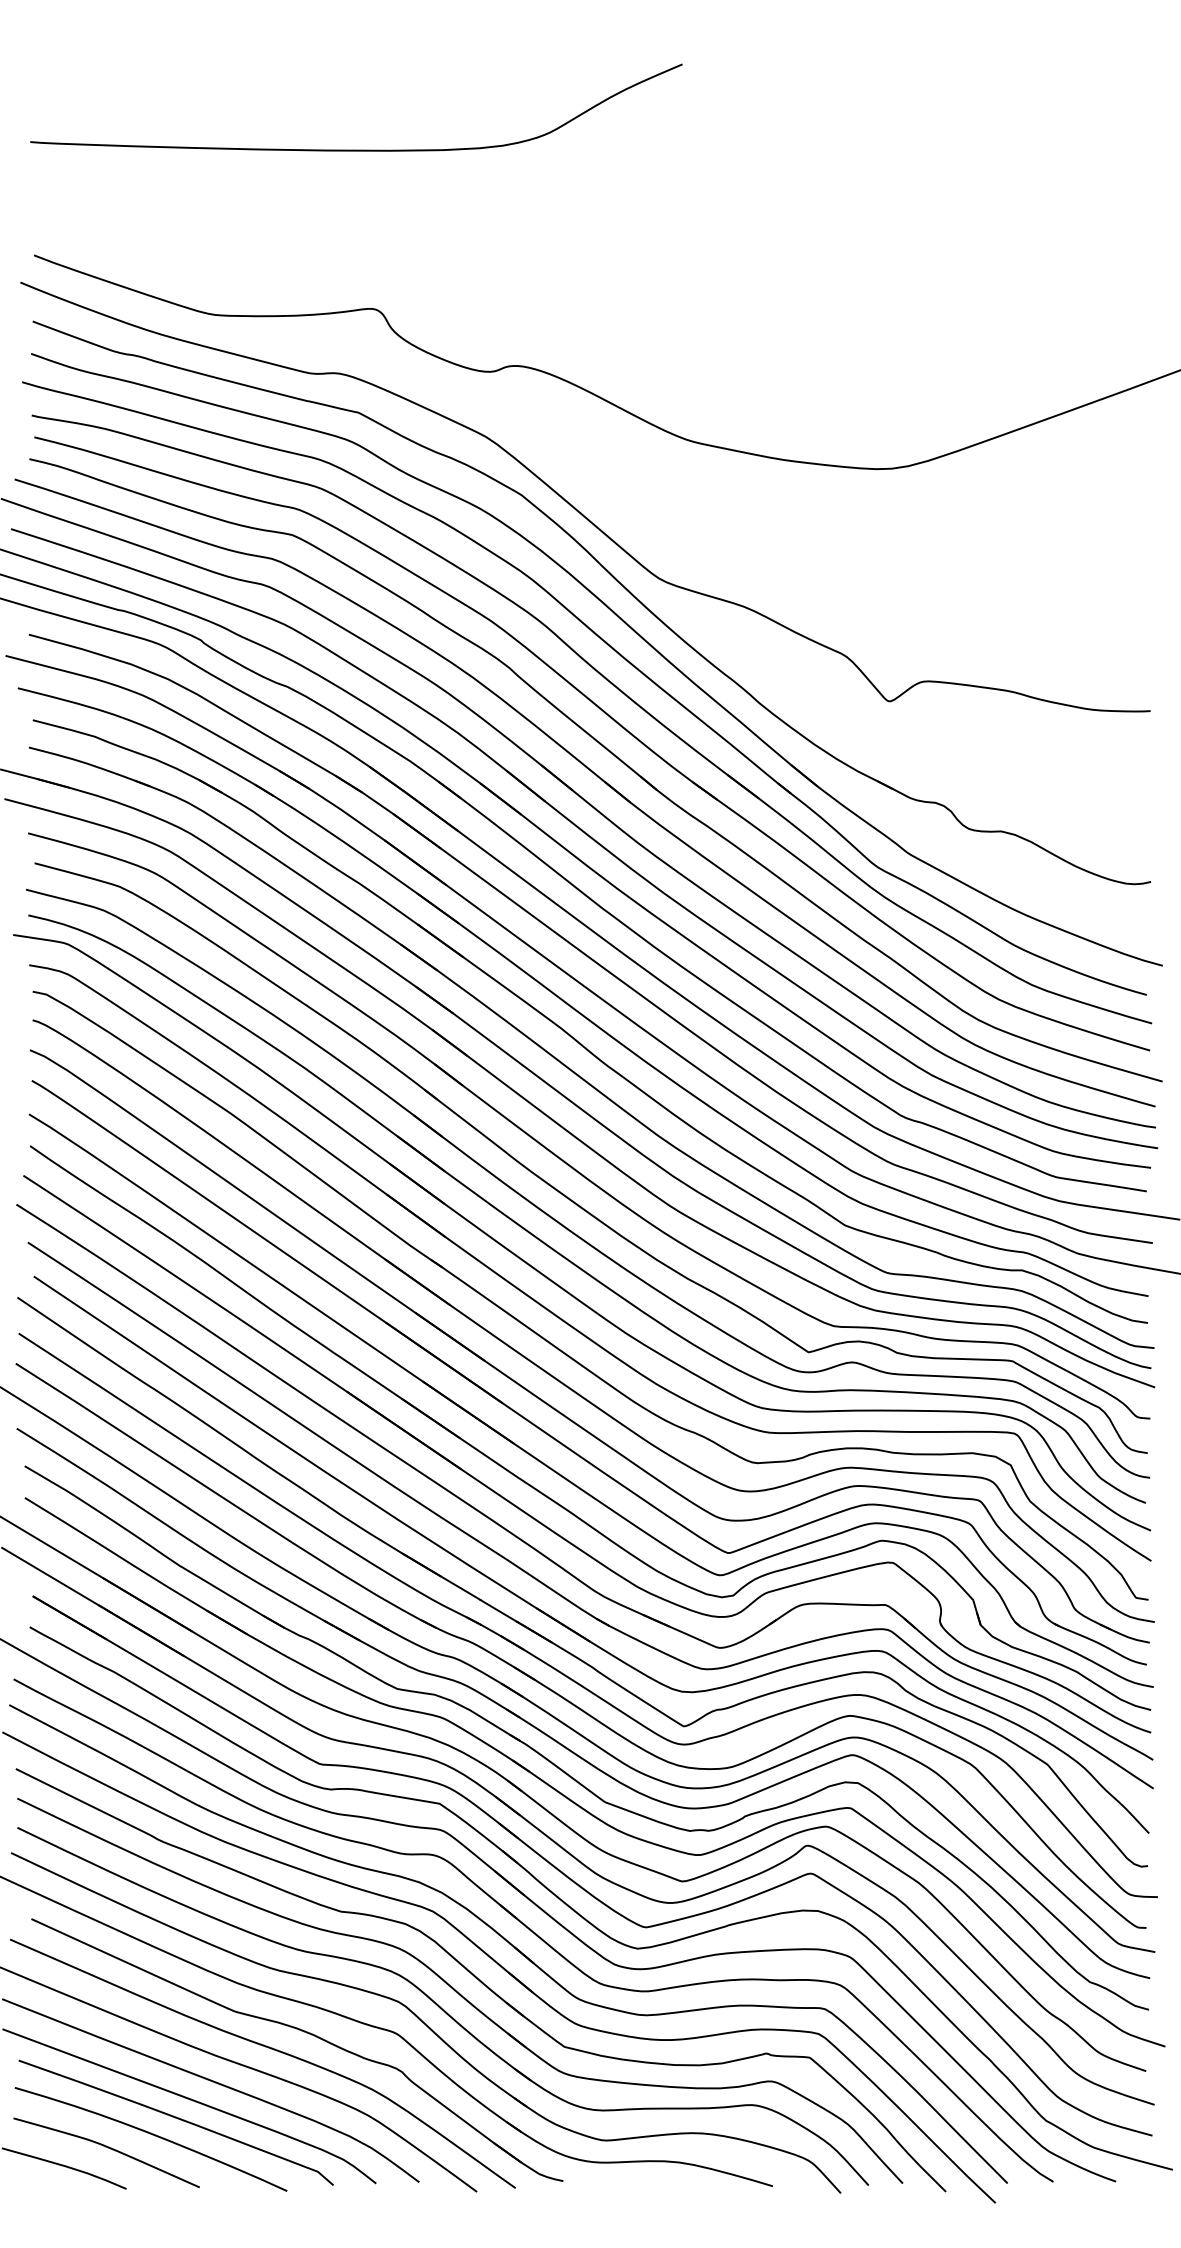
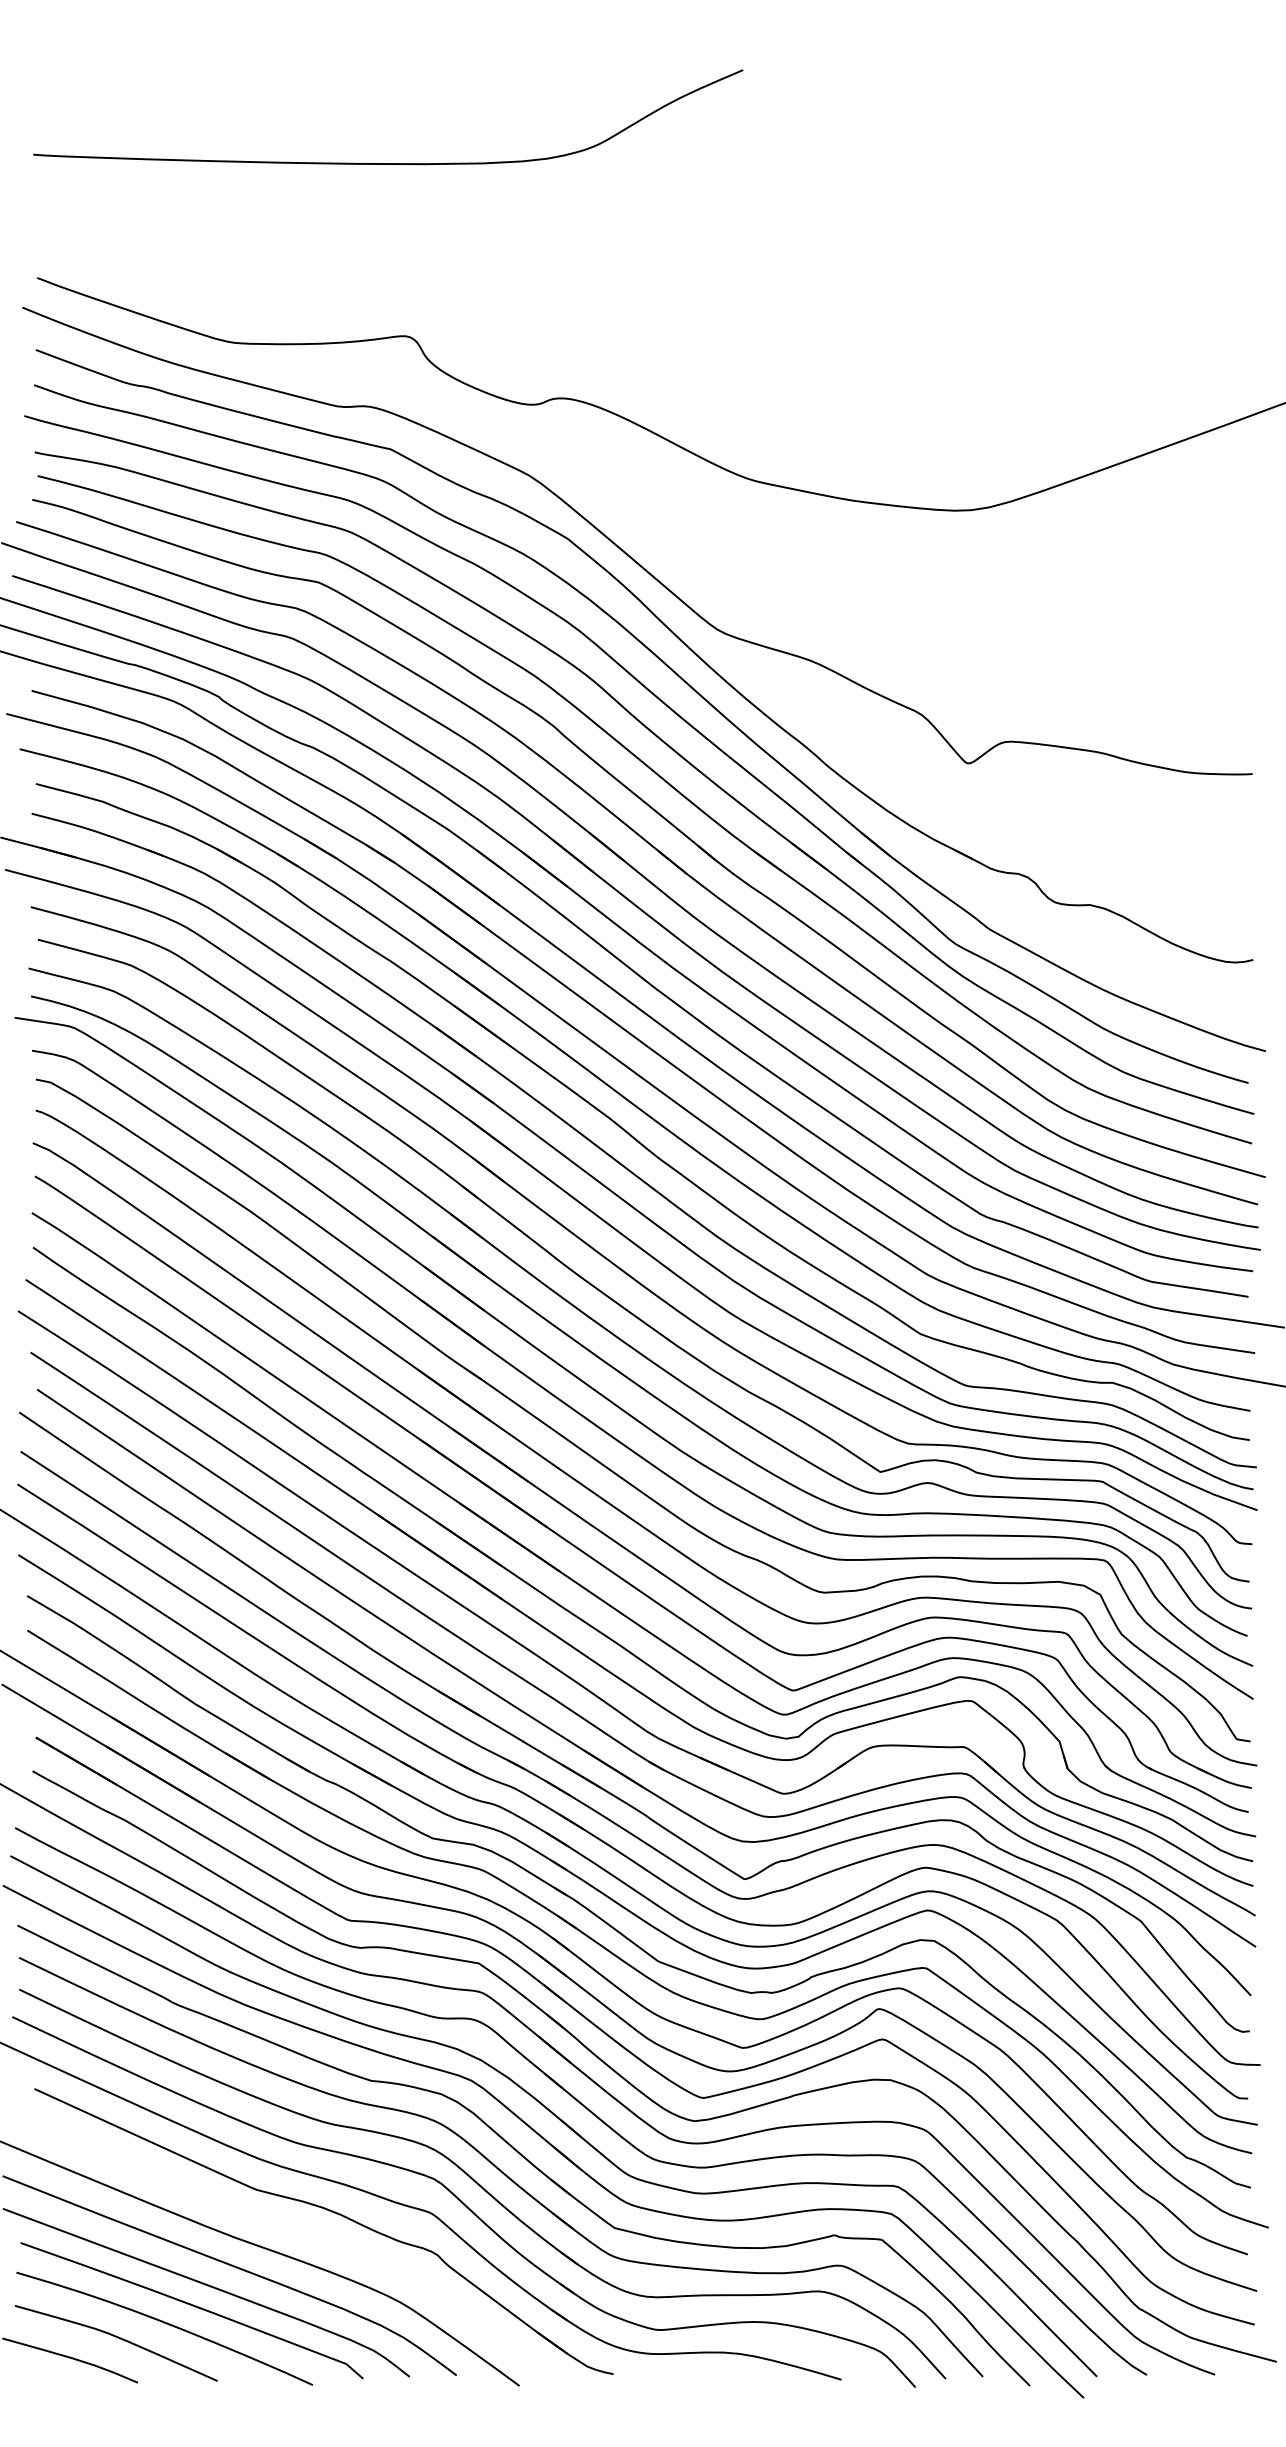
curve: (268, 2048) -> (292, 2229), removed

